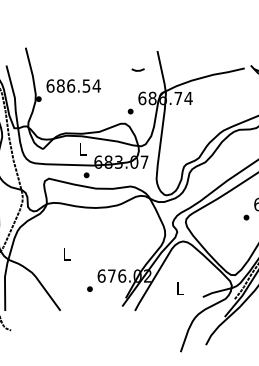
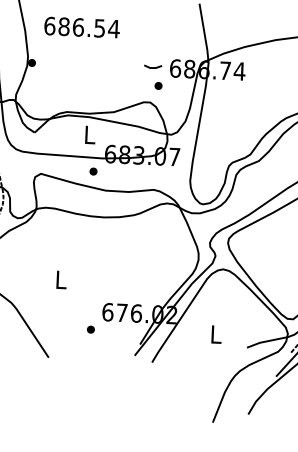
line: (138, 69) -> (153, 66), moved
text: (73, 85) -> (81, 26), moved

